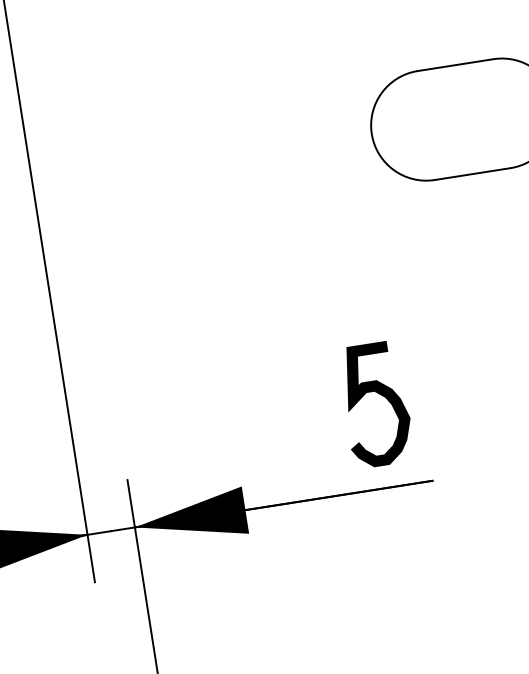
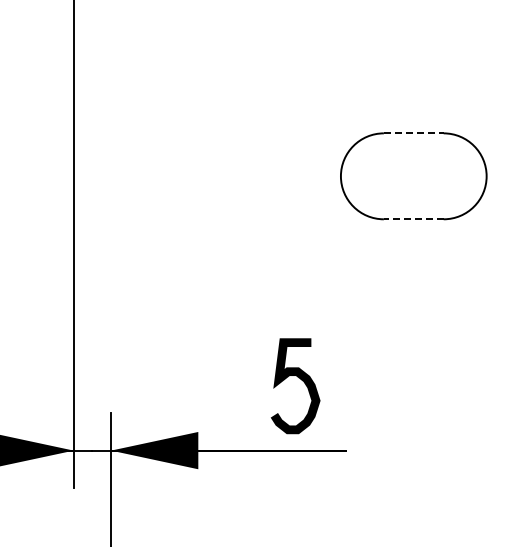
line: (455, 65) -> (413, 133), solid -> dashed
line: (472, 174) -> (413, 219), solid -> dashed
curve: (382, 396) -> (301, 380), moved

